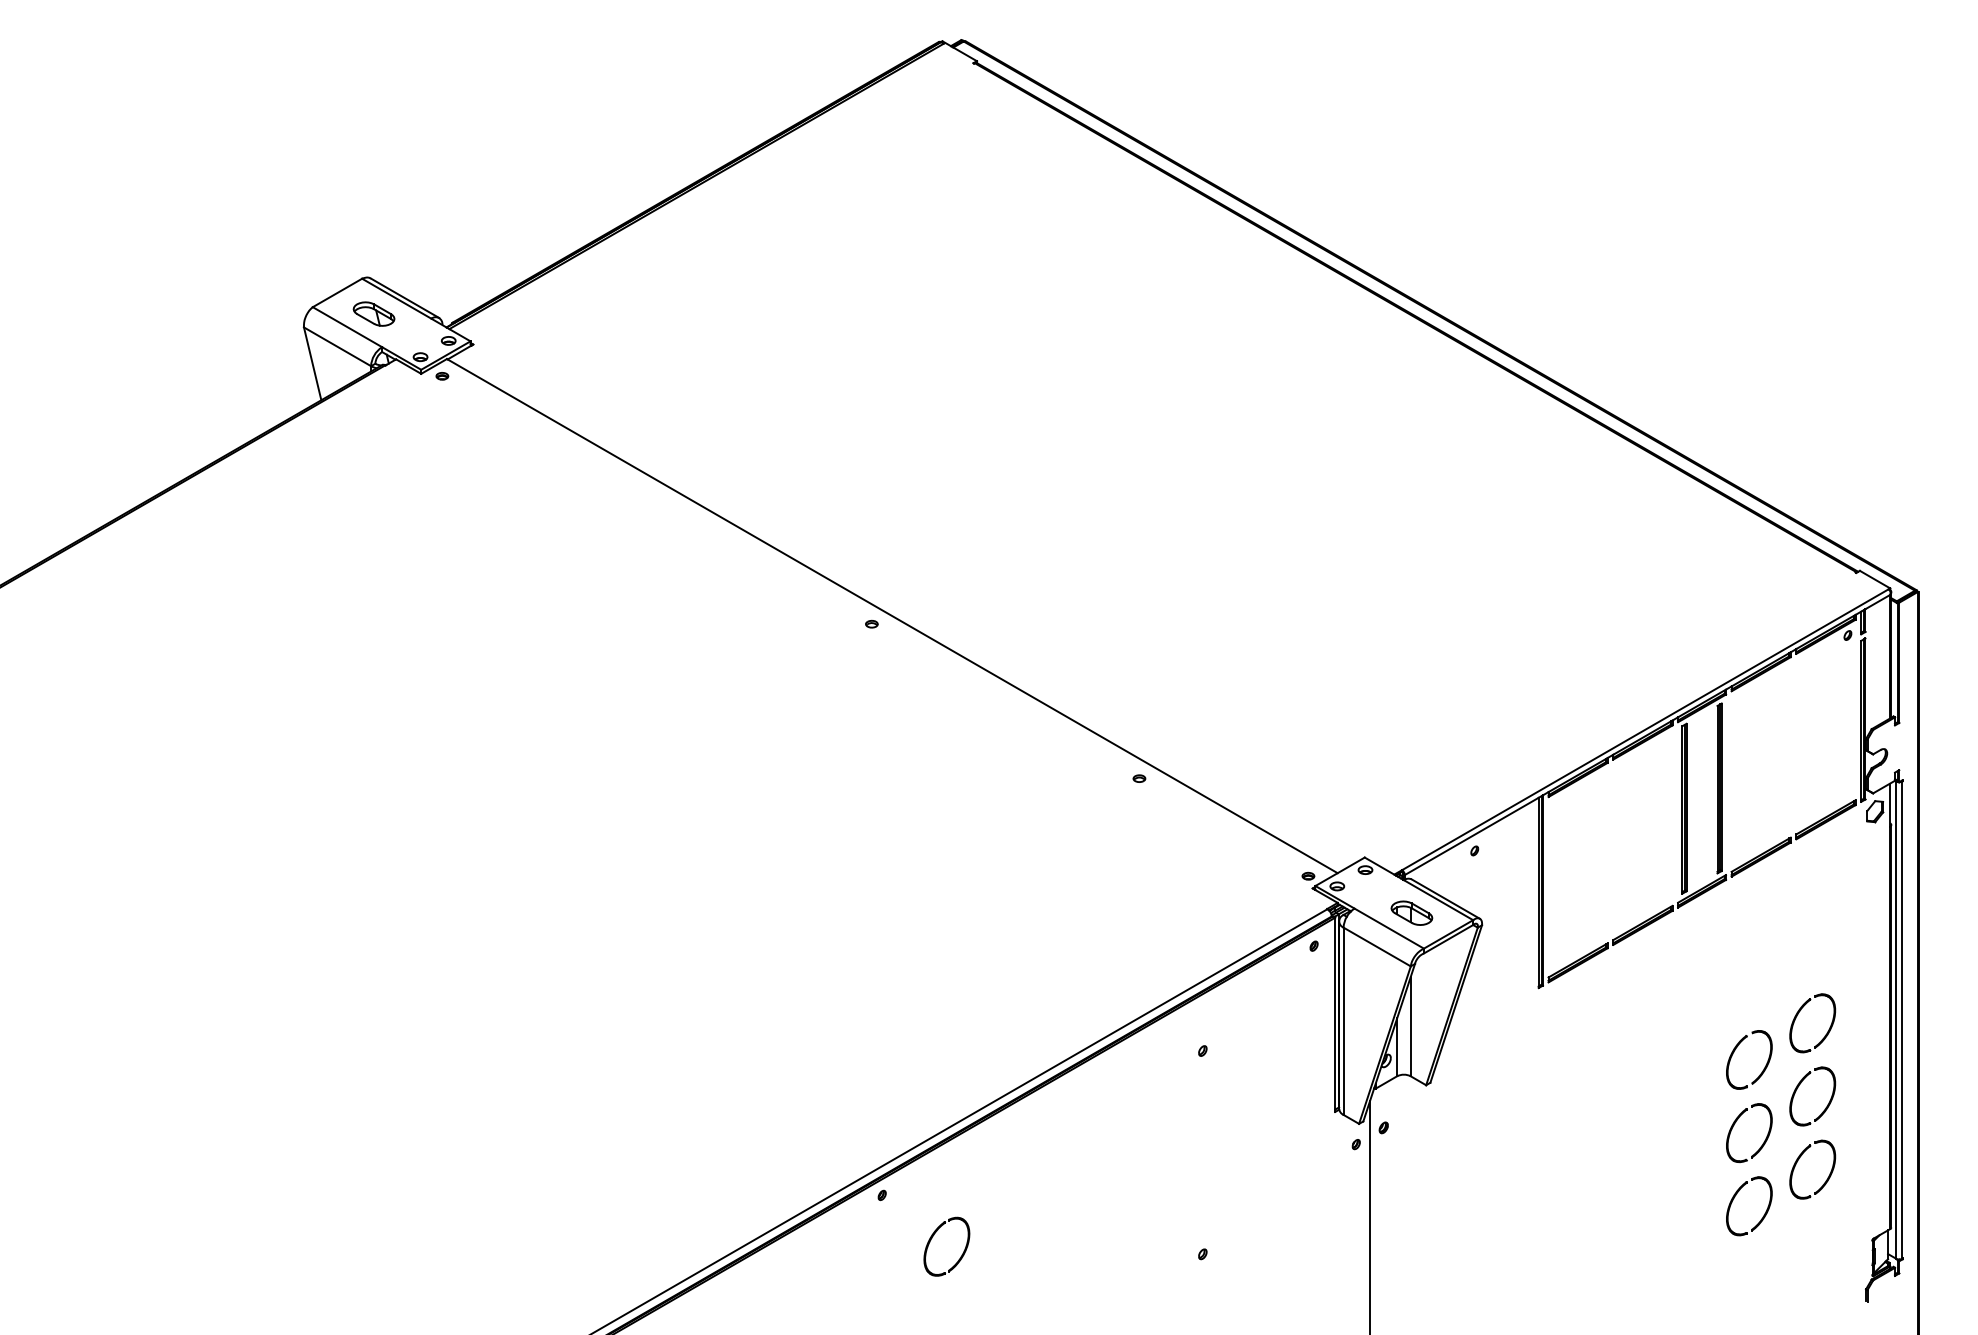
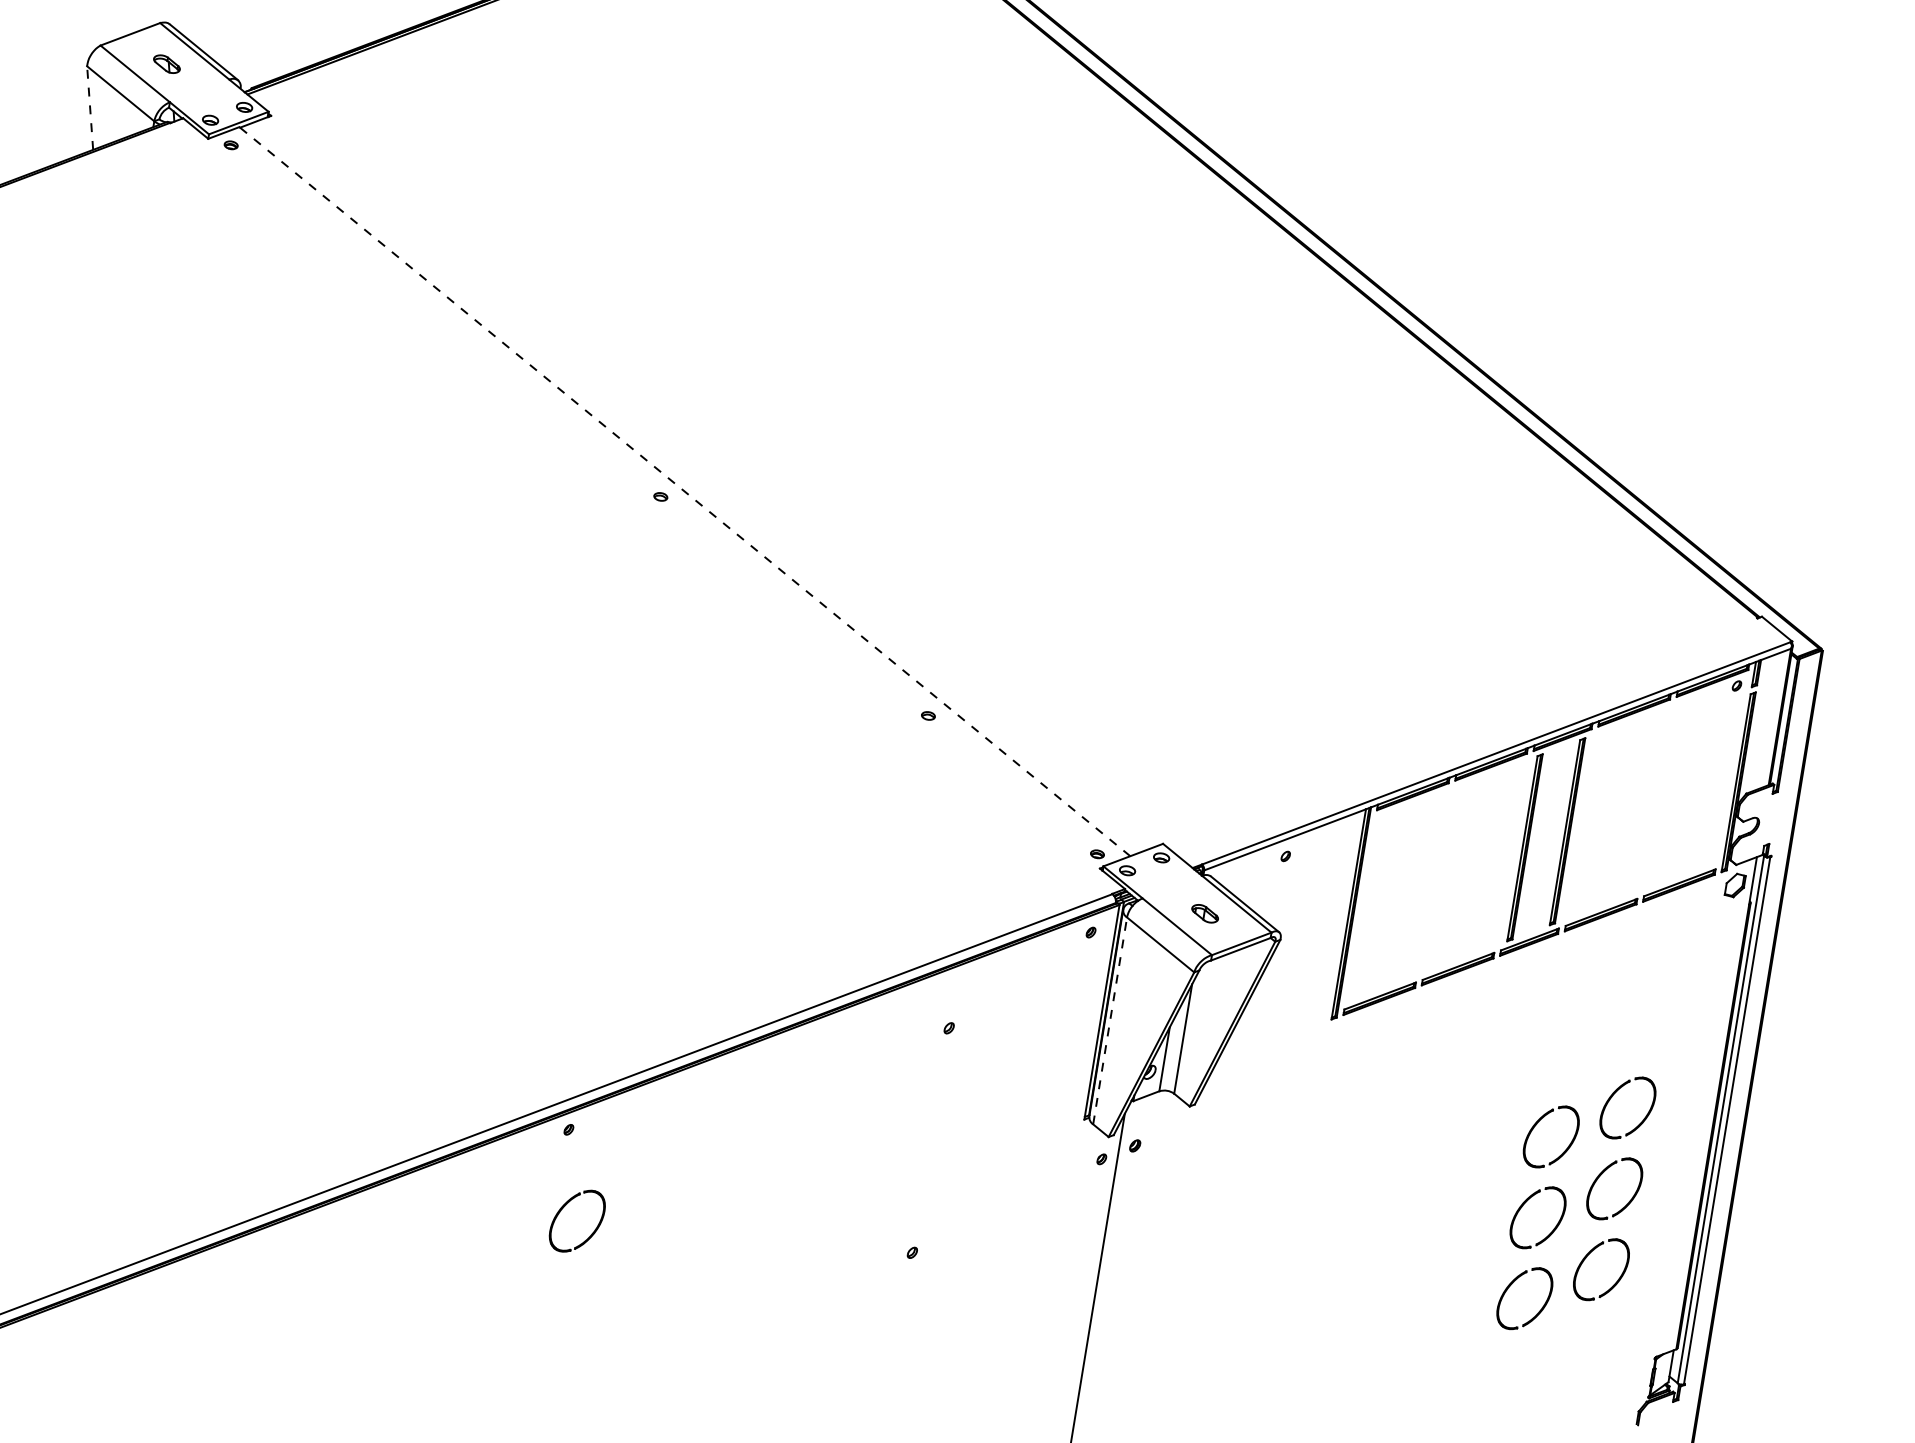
part: (373, 313) -> (166, 63), size x0.6
line: (312, 363) -> (90, 107), solid -> dashed
line: (891, 615) -> (684, 490), solid -> dashed
part: (1411, 912) -> (1204, 912), size x0.6
line: (1343, 1021) -> (1109, 1021), solid -> dashed
part: (932, 1238) -> (562, 1209), moved

